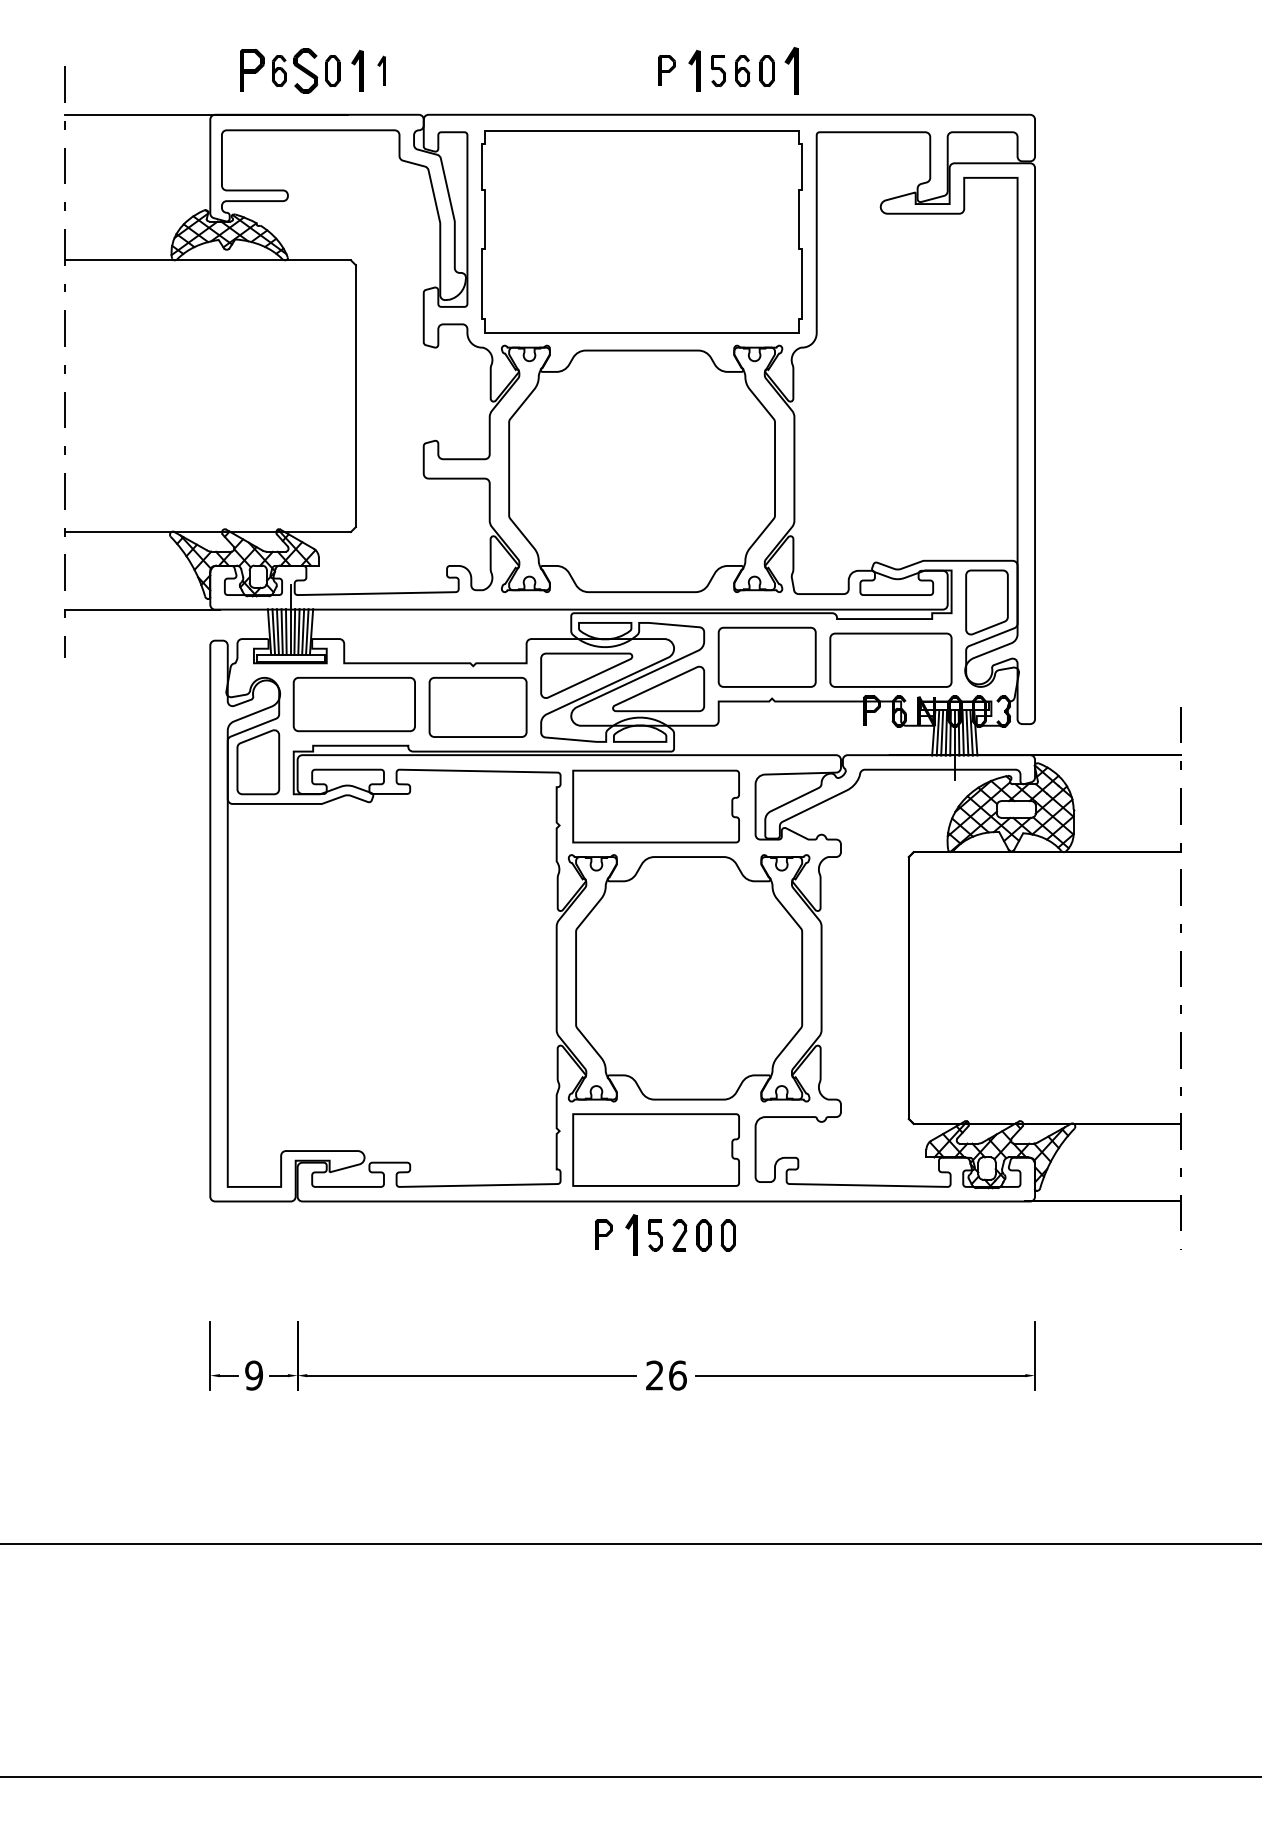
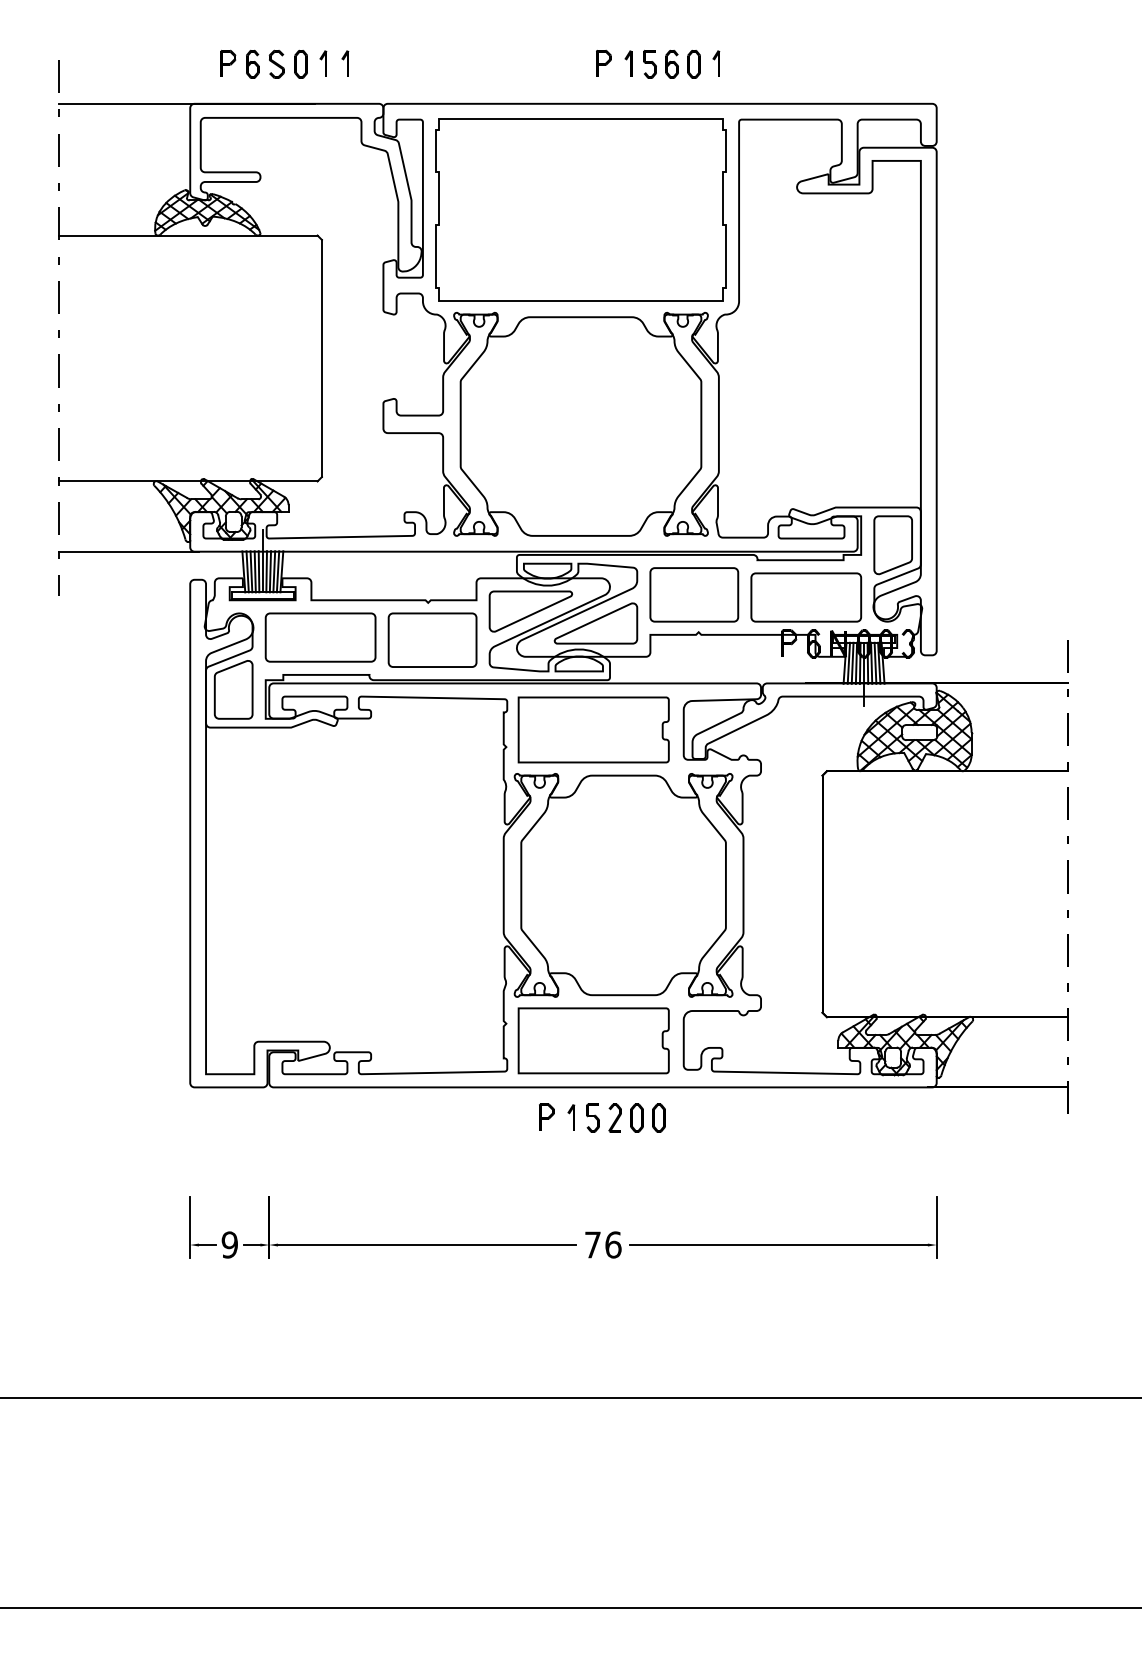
part: (252, 70) -> (228, 63), size x0.71
part: (357, 70) -> (323, 63), size x0.71
part: (694, 70) -> (628, 63), size x0.71
part: (791, 70) -> (716, 63), size x0.62
part: (305, 71) -> (276, 64), size x0.71
part: (631, 1234) -> (571, 1117), size x0.71
text: (654, 1375) -> (592, 1244), 26 -> 76

